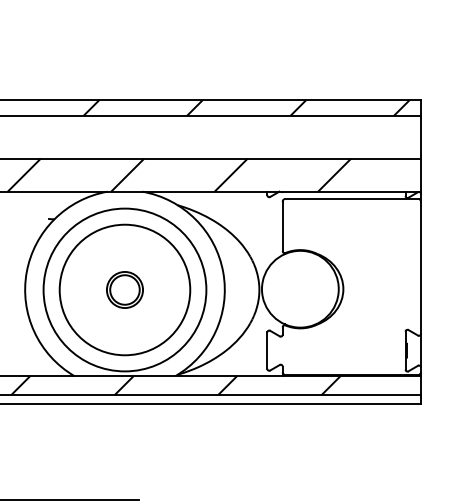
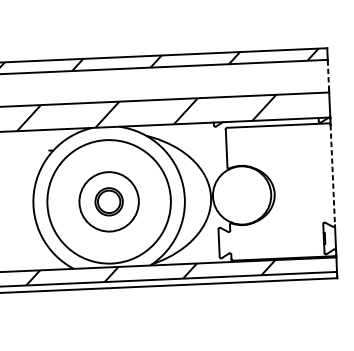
line: (420, 136) -> (328, 75), solid -> dashed
line: (420, 268) -> (332, 175), solid -> dashed
circle: (124, 289) -> (108, 201), size x0.6

